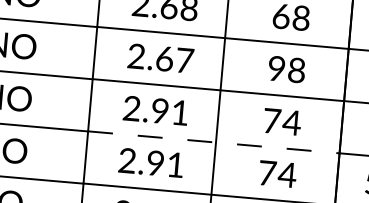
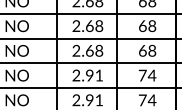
text: (185, 59) -> (99, 50), 2.67 -> 2.68
text: (276, 67) -> (142, 50), 98 -> 68
line: (214, 143) -> (116, 88), dashed -> solid

